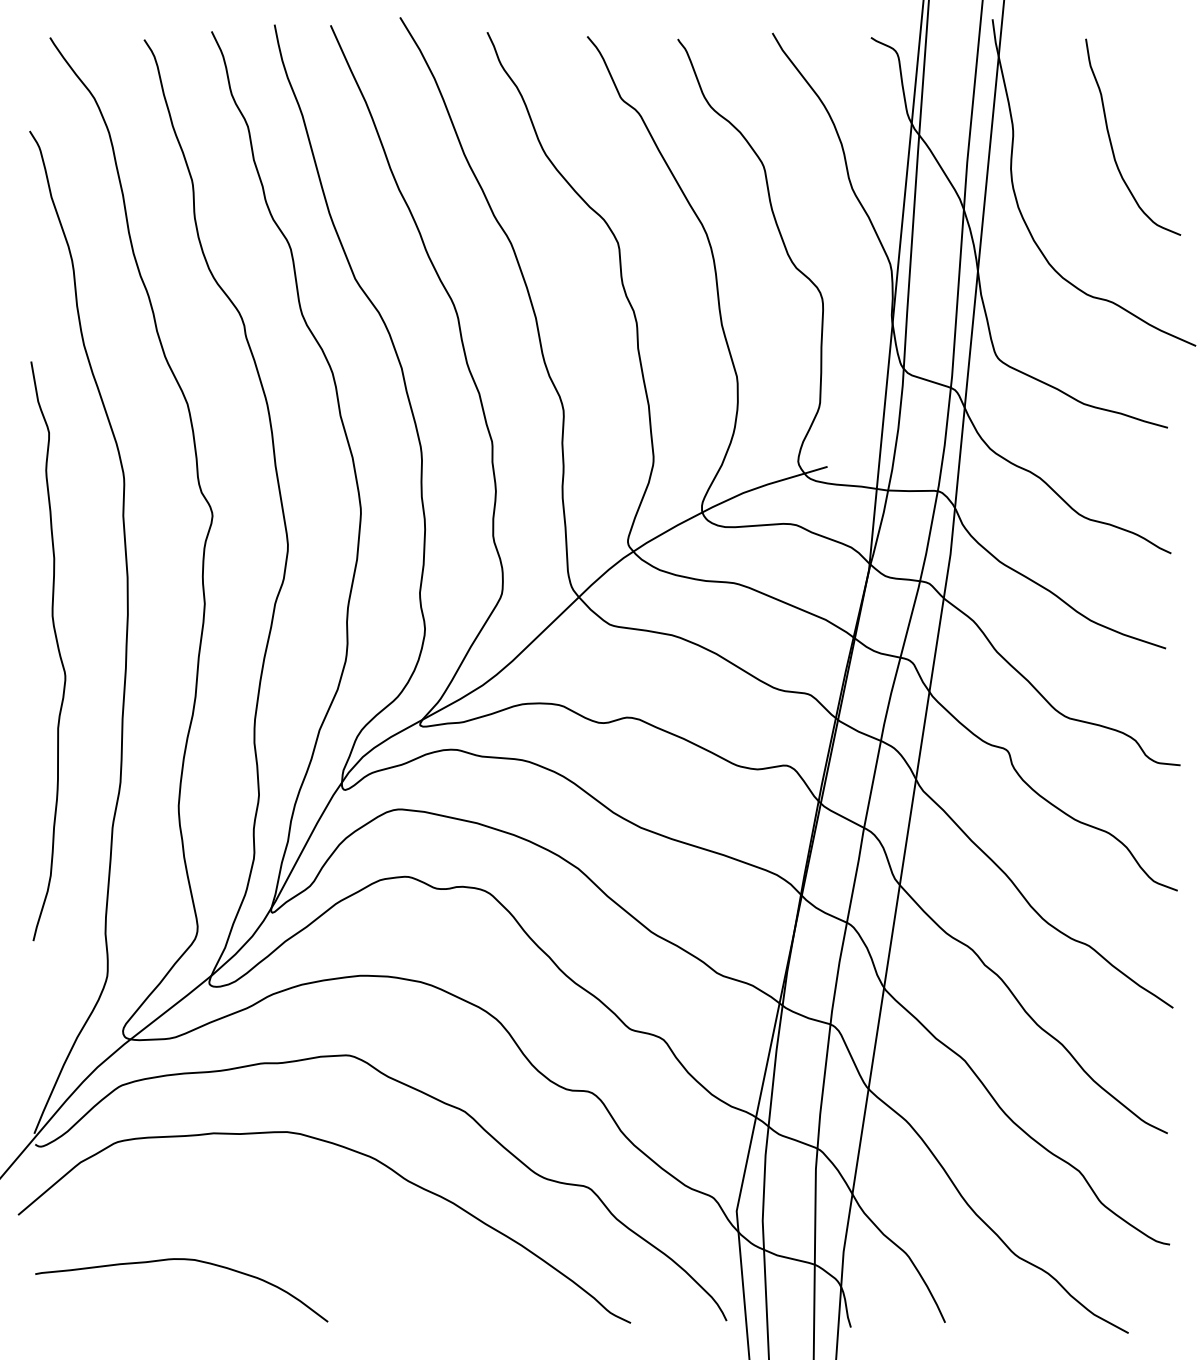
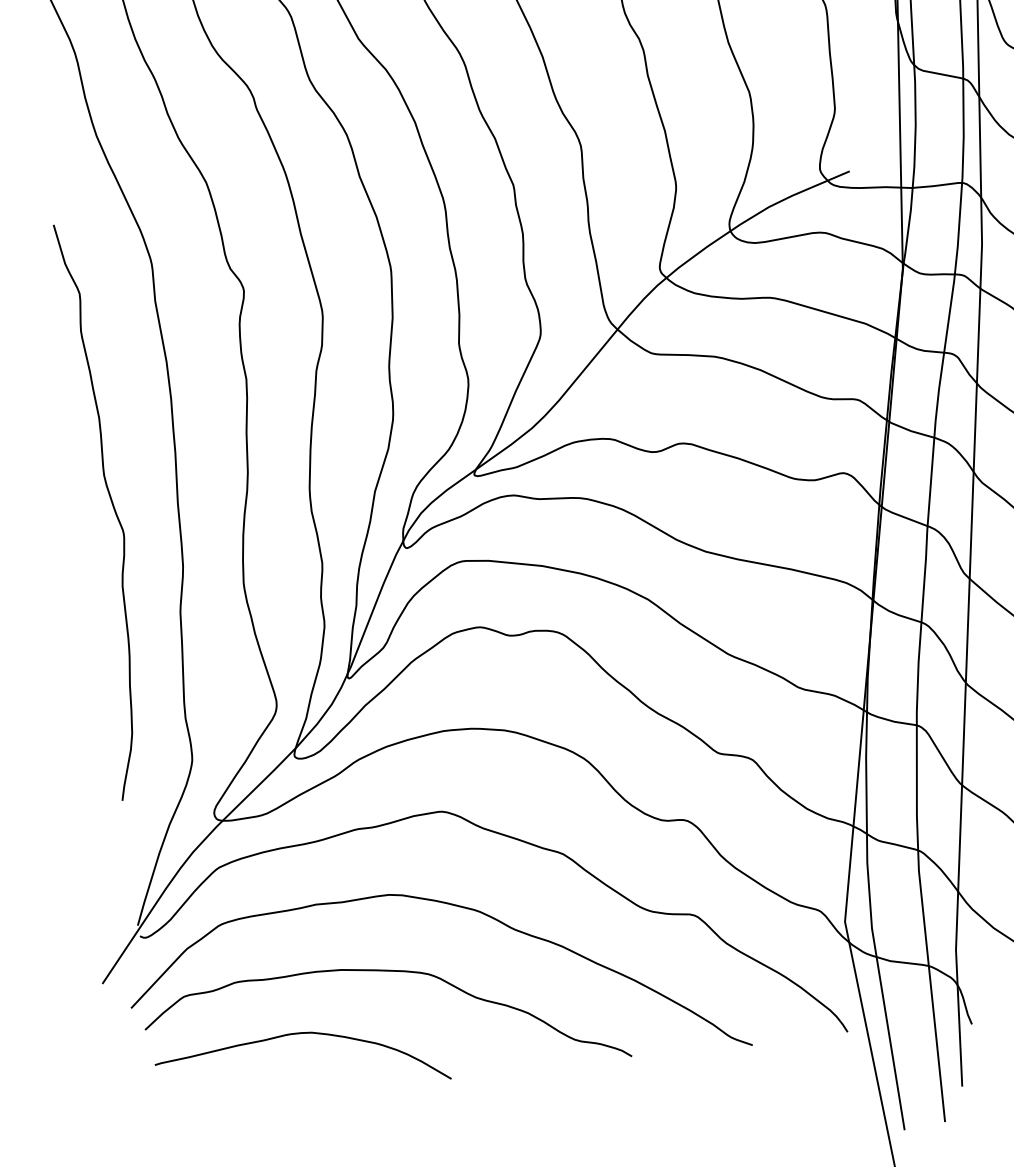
curve: (57, 649) -> (112, 508), moved
curve: (277, 1208) -> (388, 971), added

